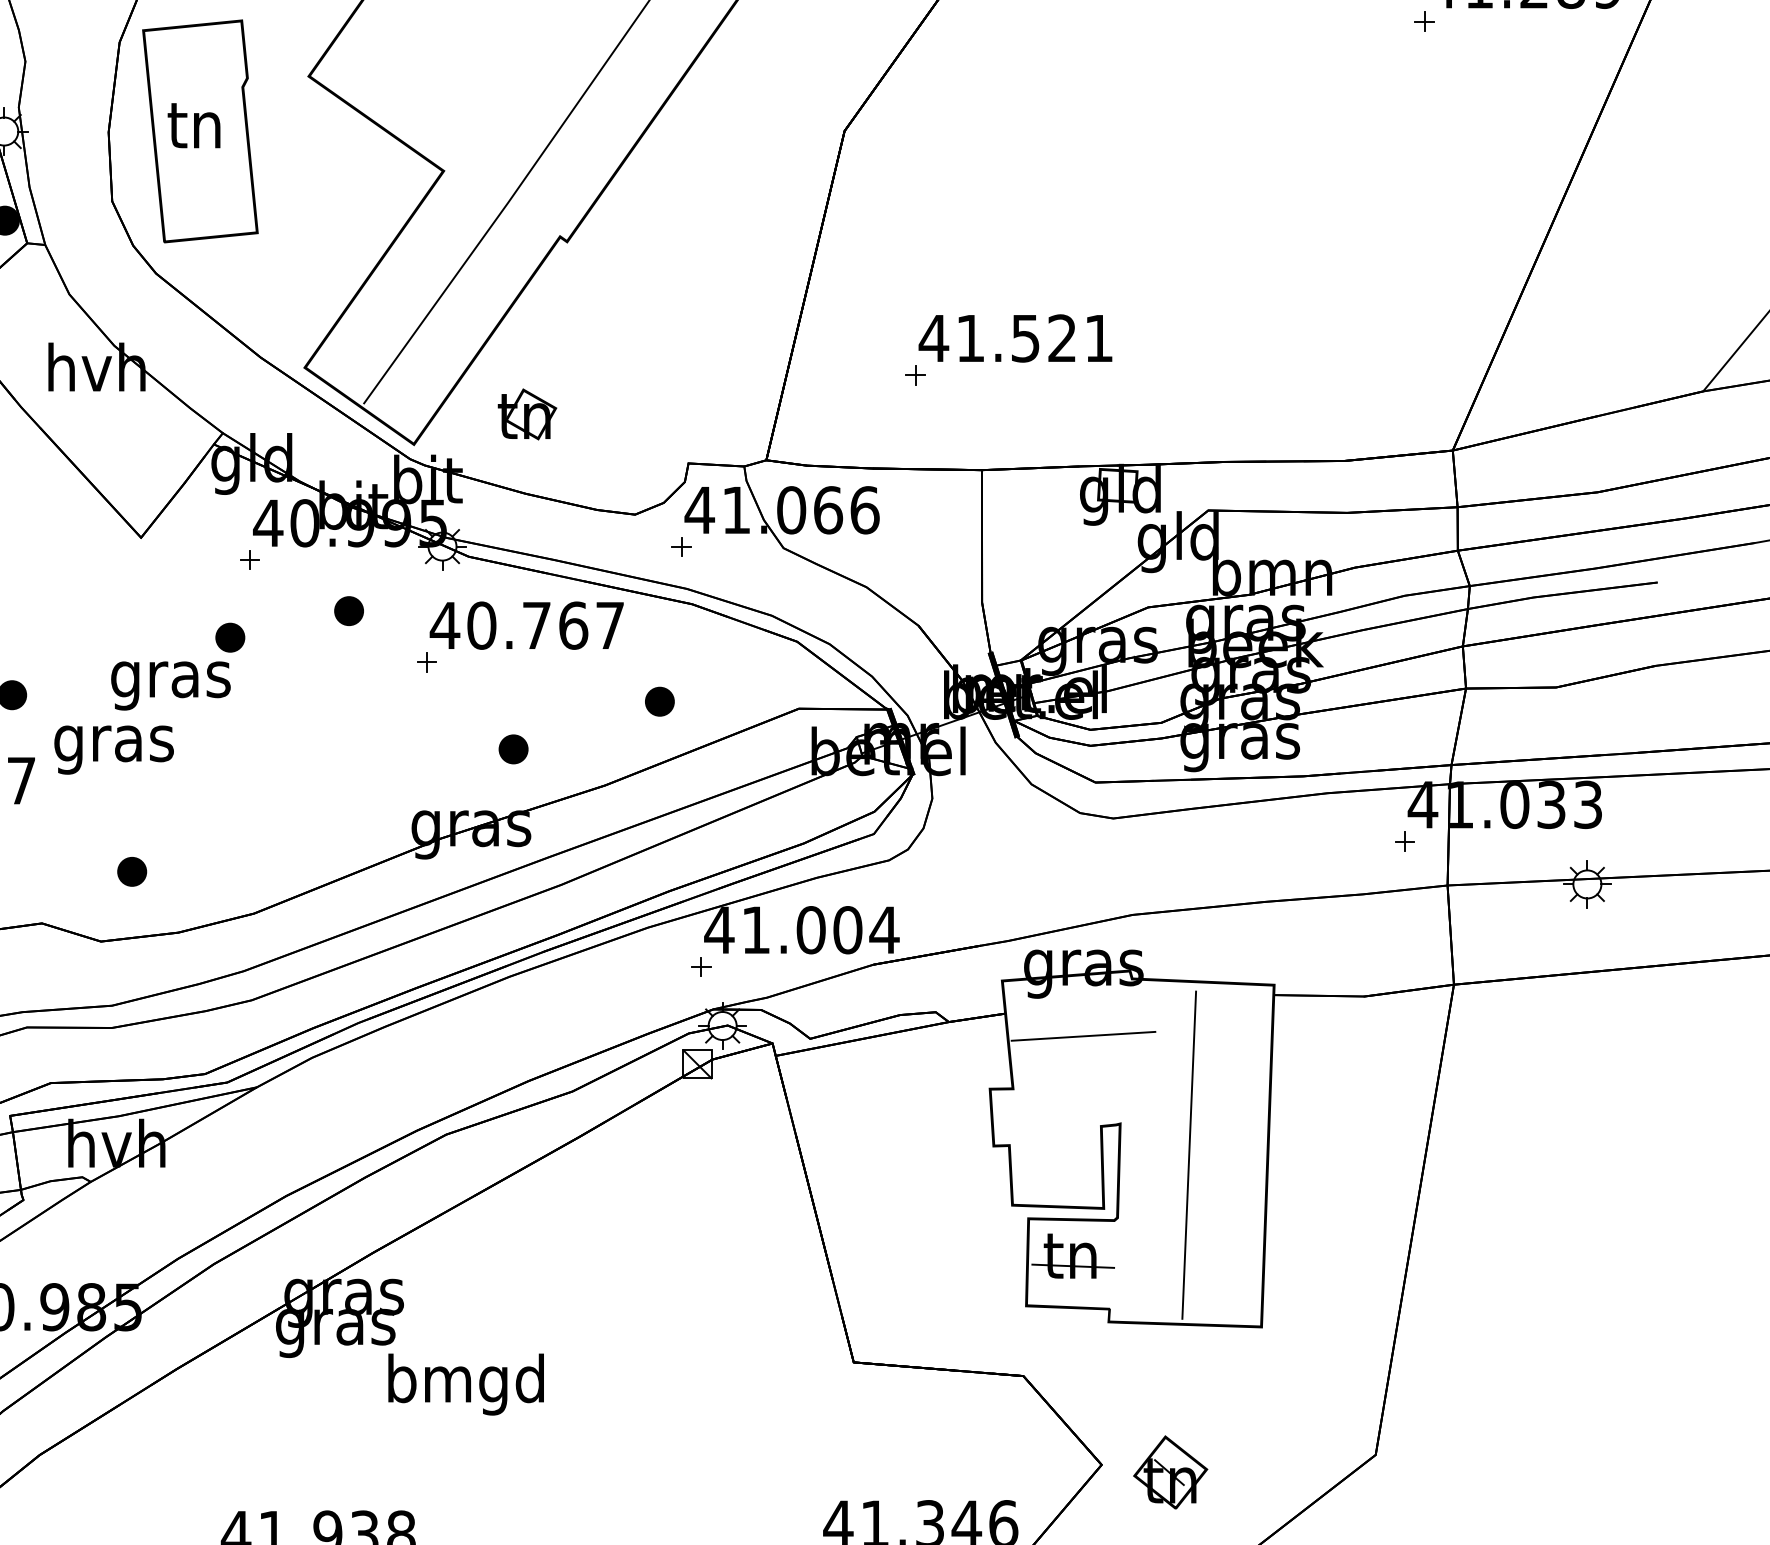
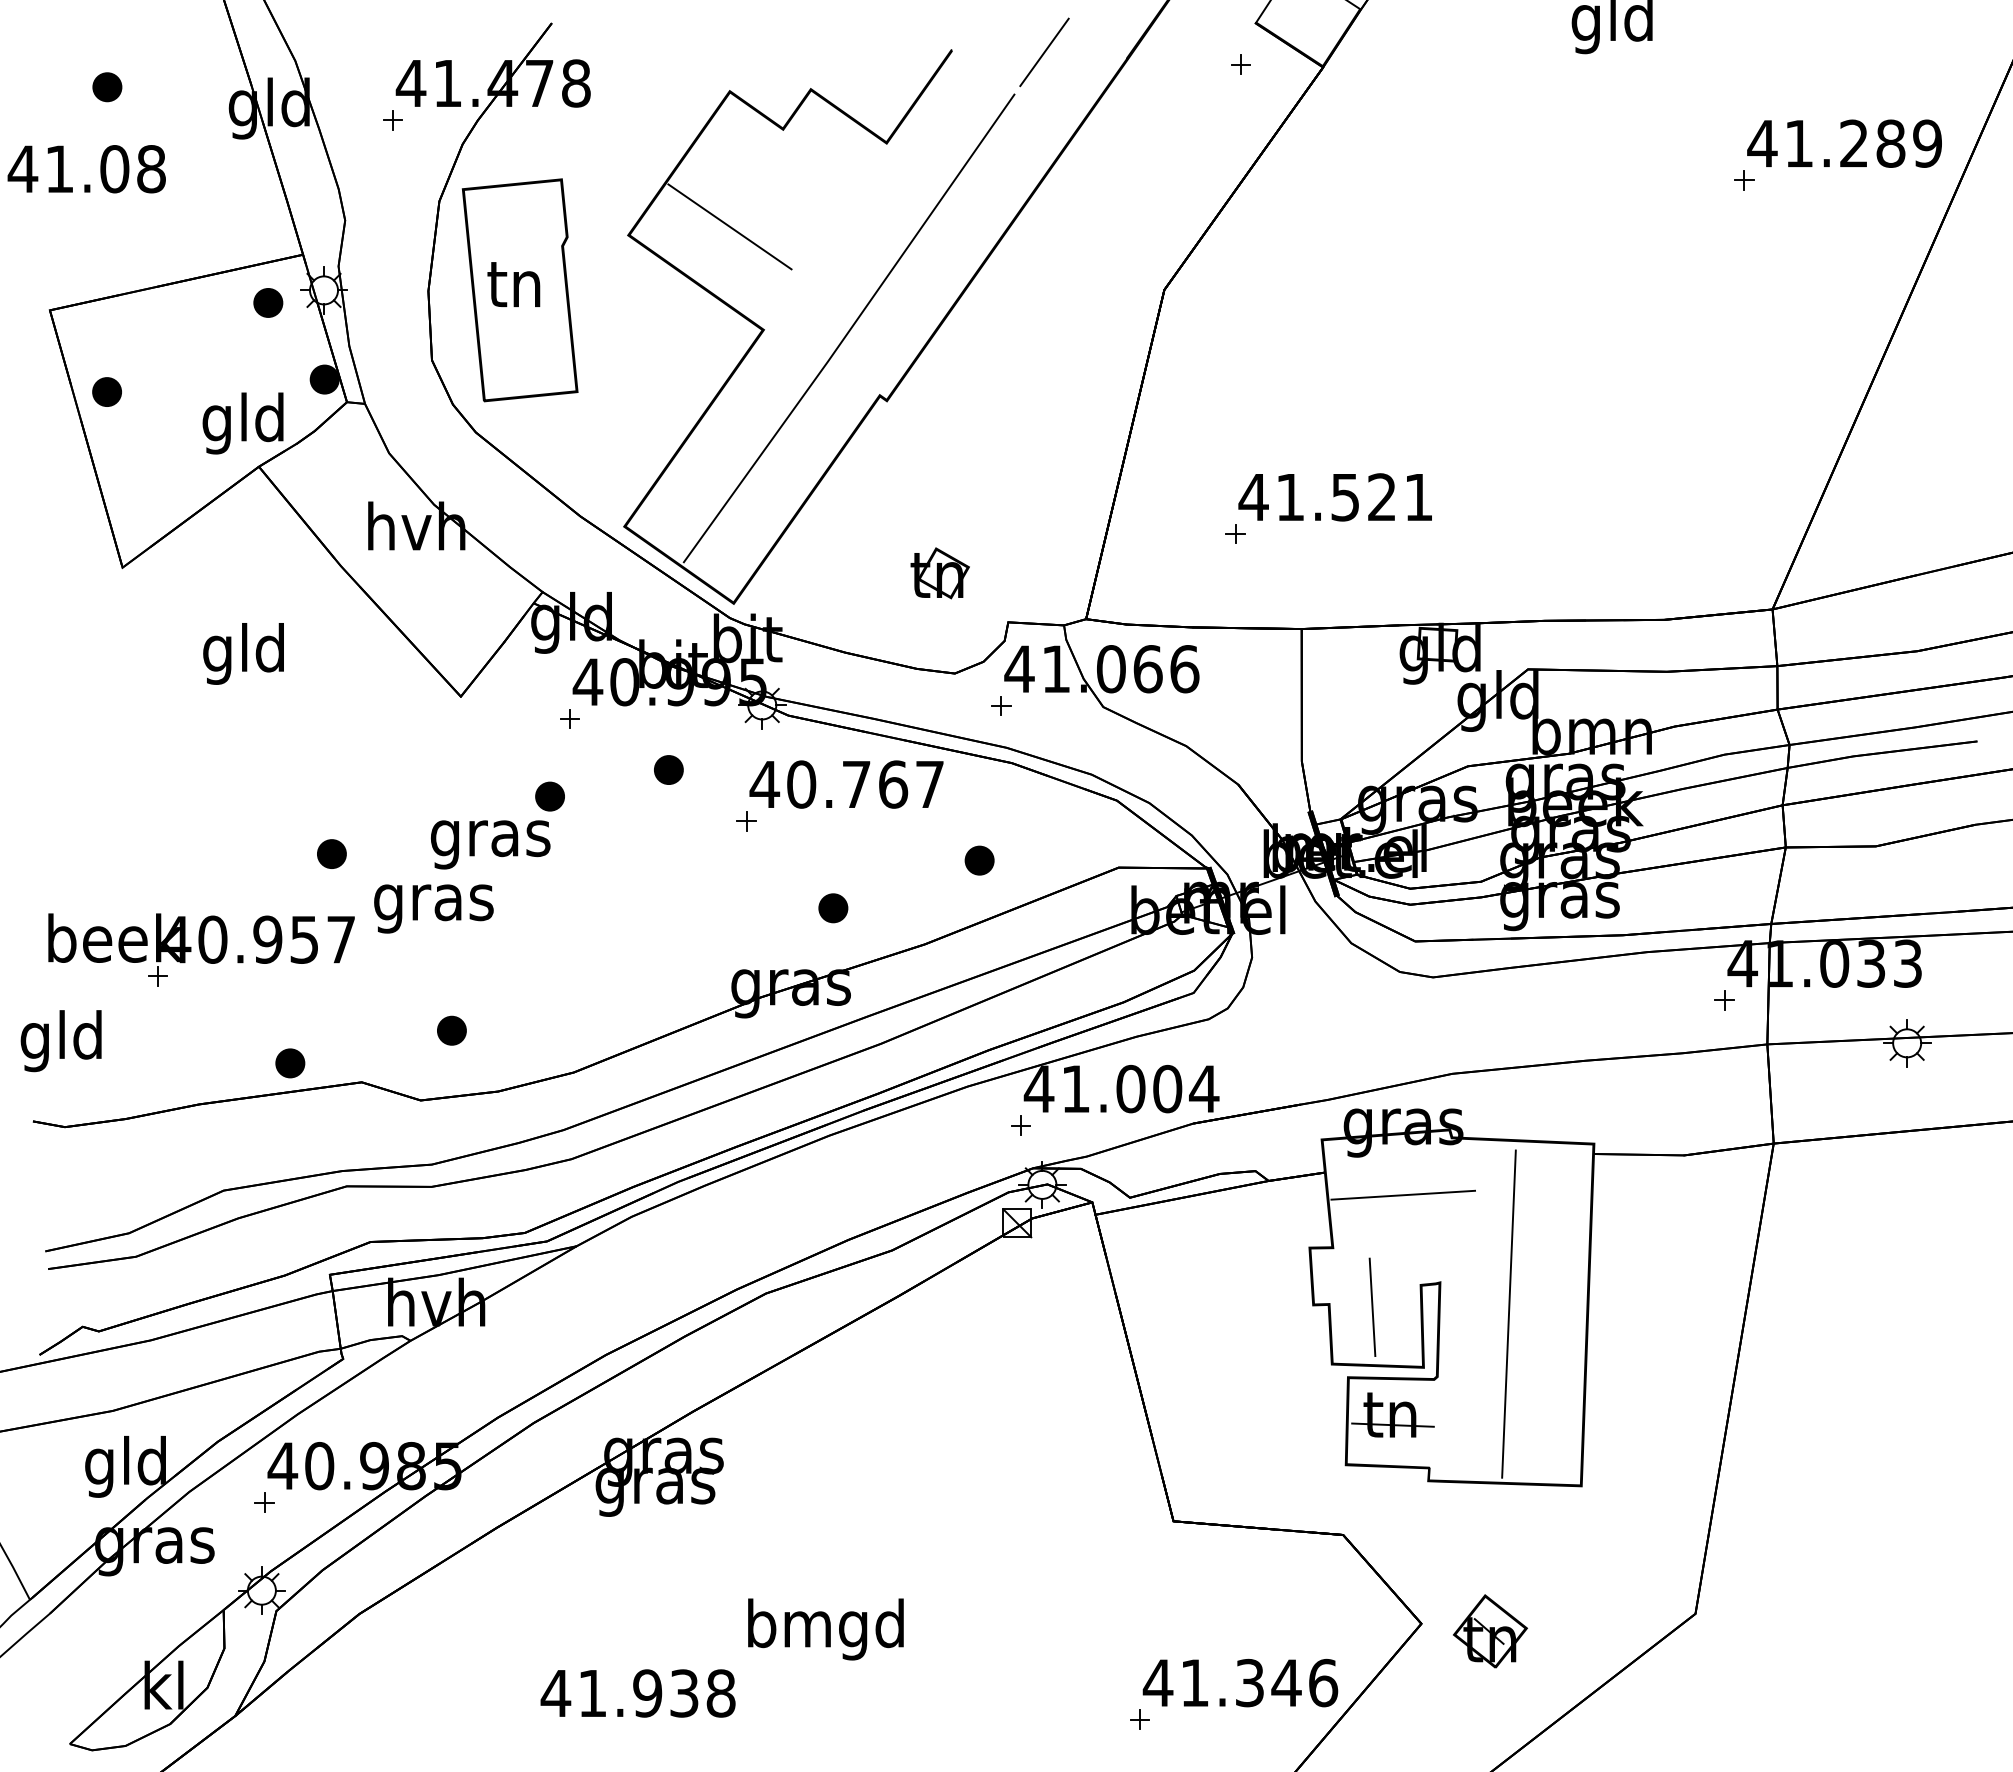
line: (409, 67) -> (729, 226), added
part: (526, 414) -> (939, 573), moved
line: (1052, 1148) -> (1372, 1307), added
text: (465, 1384) -> (825, 1629), moved

